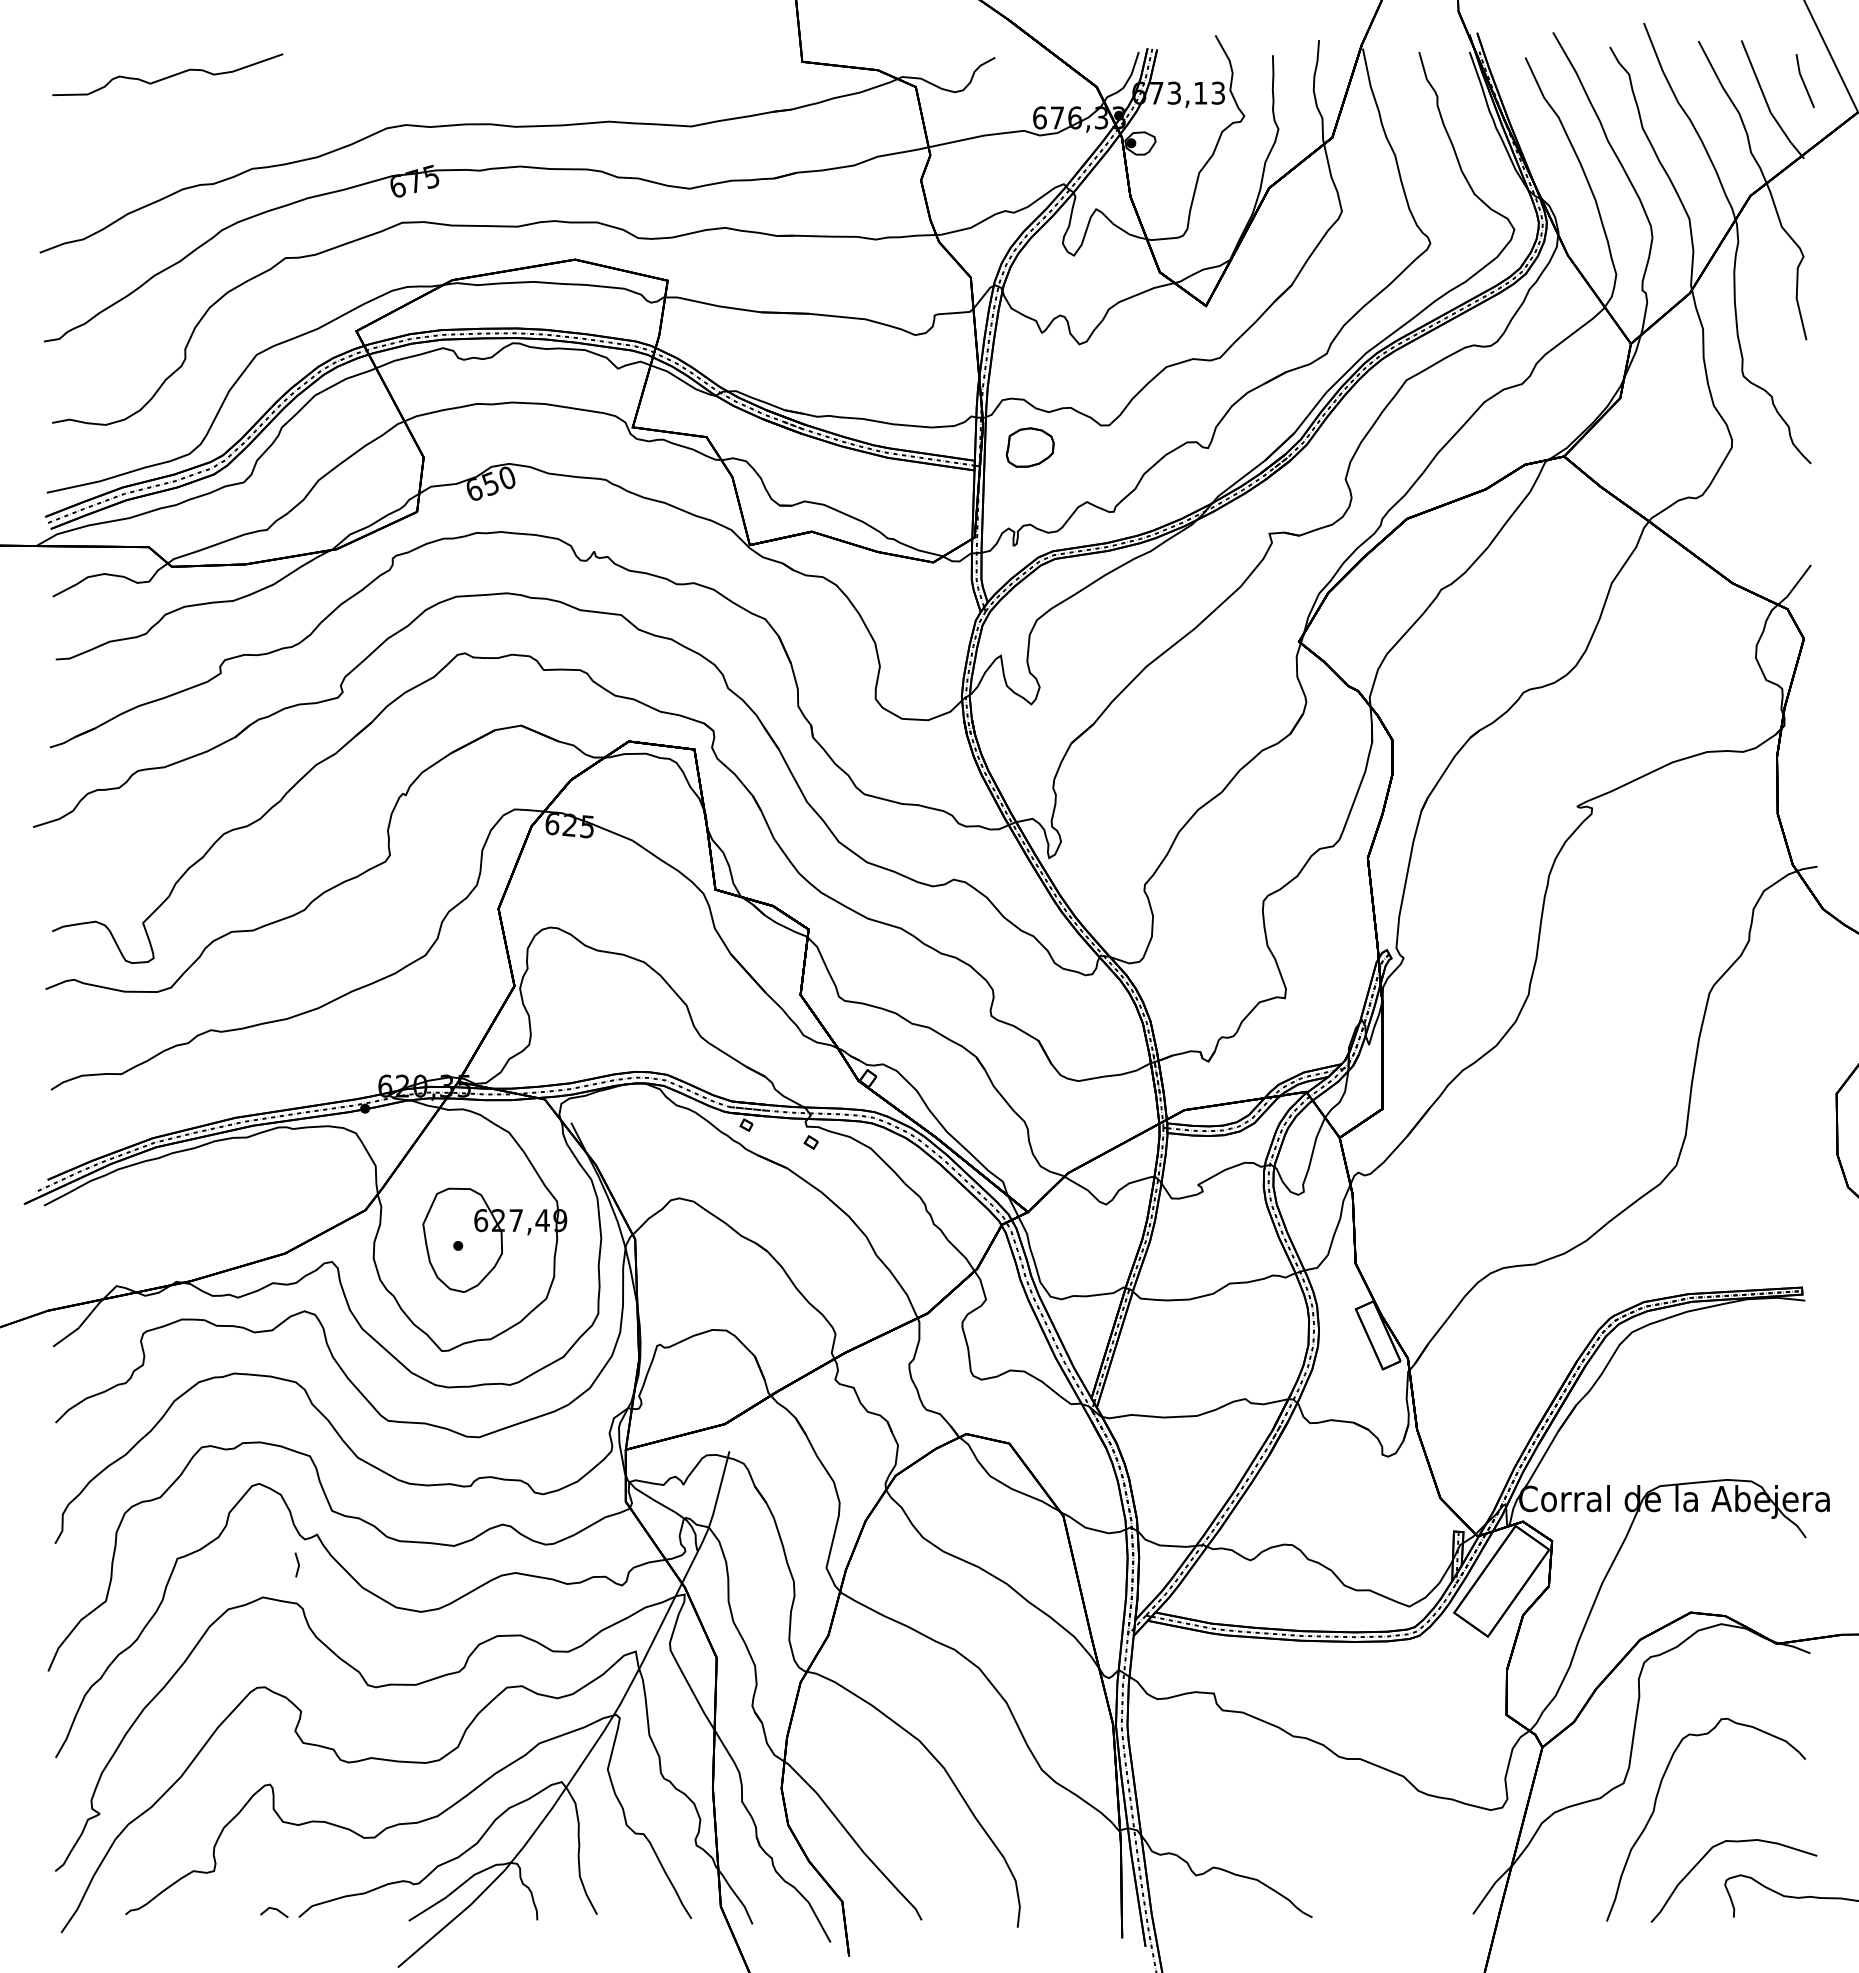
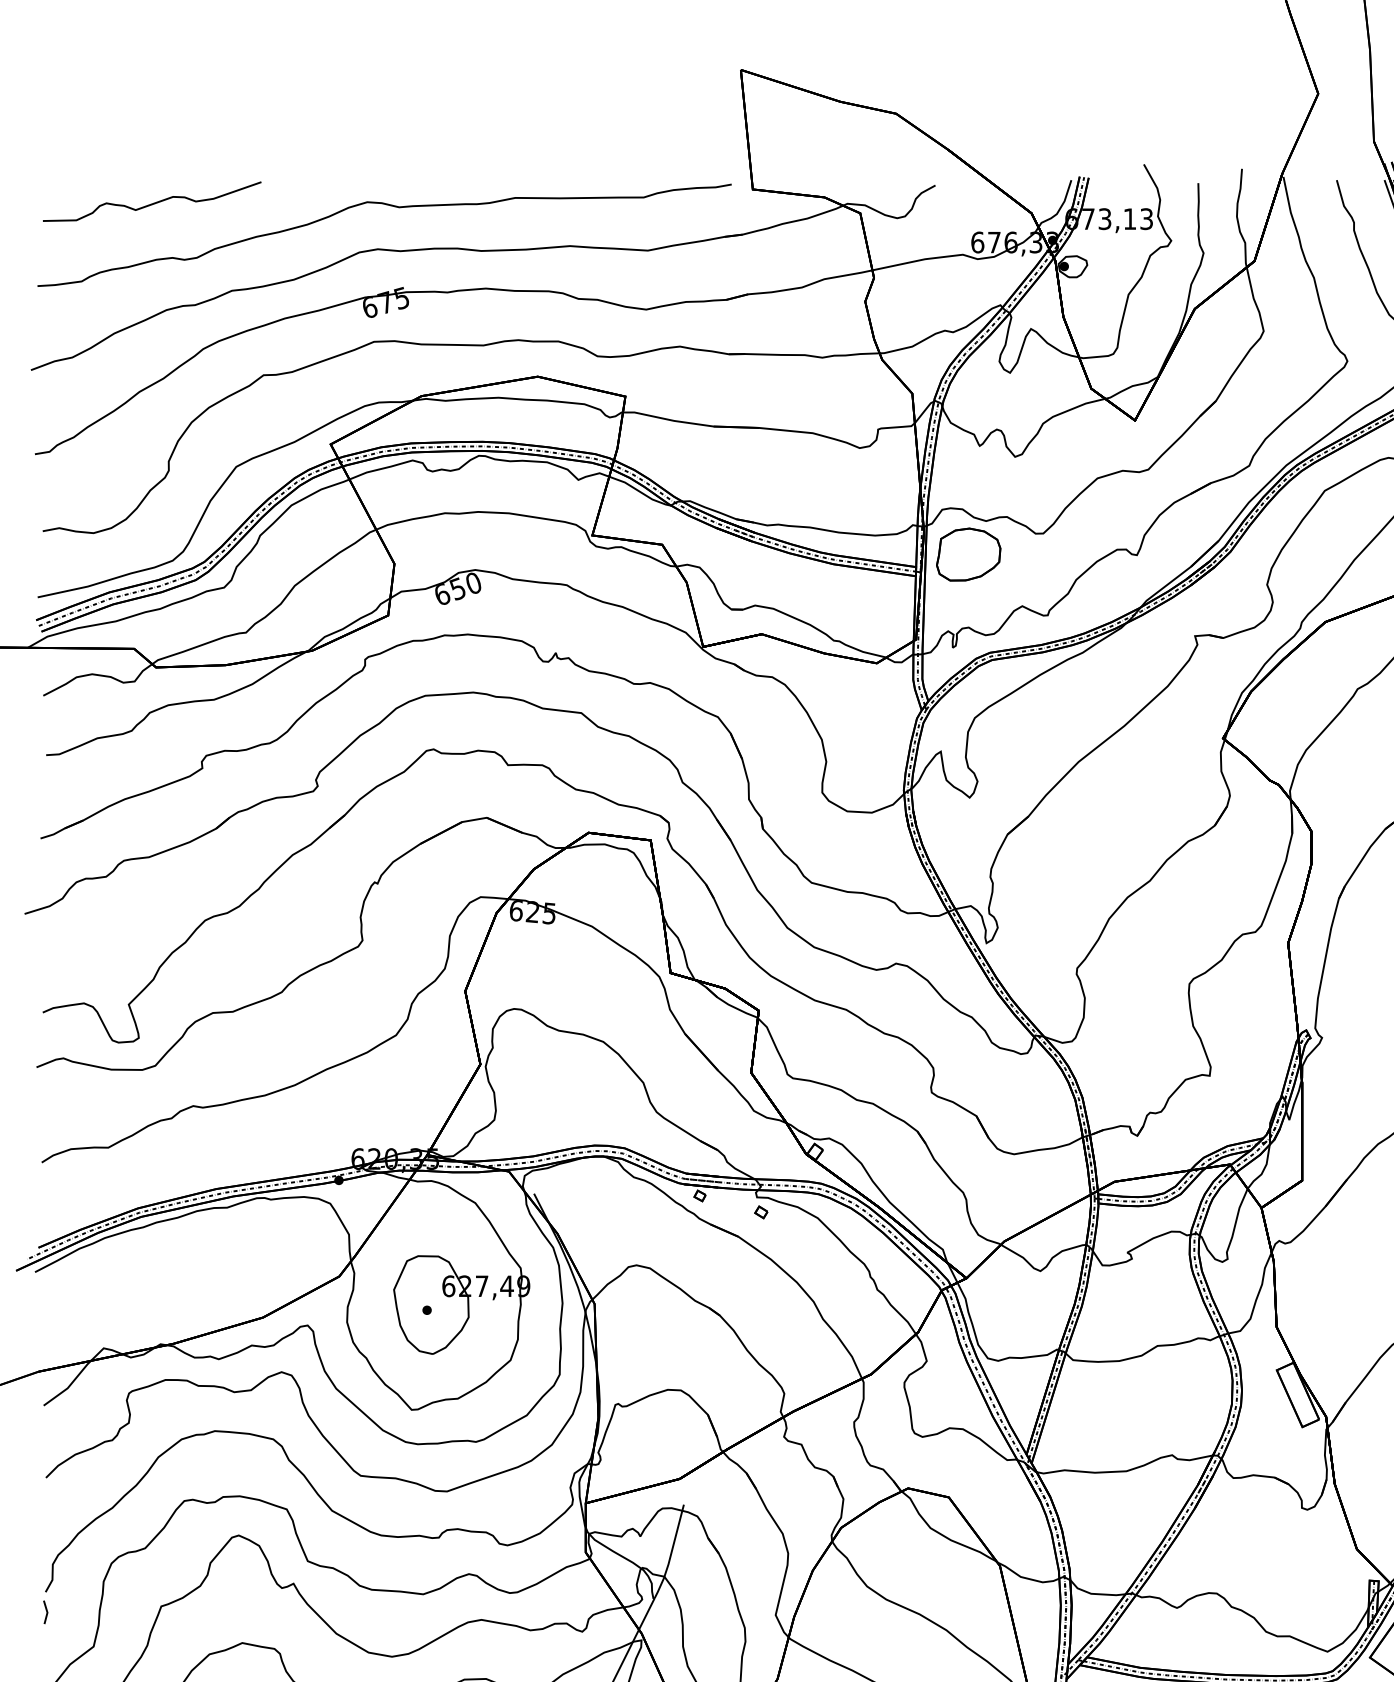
curve: (418, 79) -> (389, 206), added
part: (1029, 447) -> (967, 554), size x1.43
line: (297, 1563) -> (45, 1610), moved

